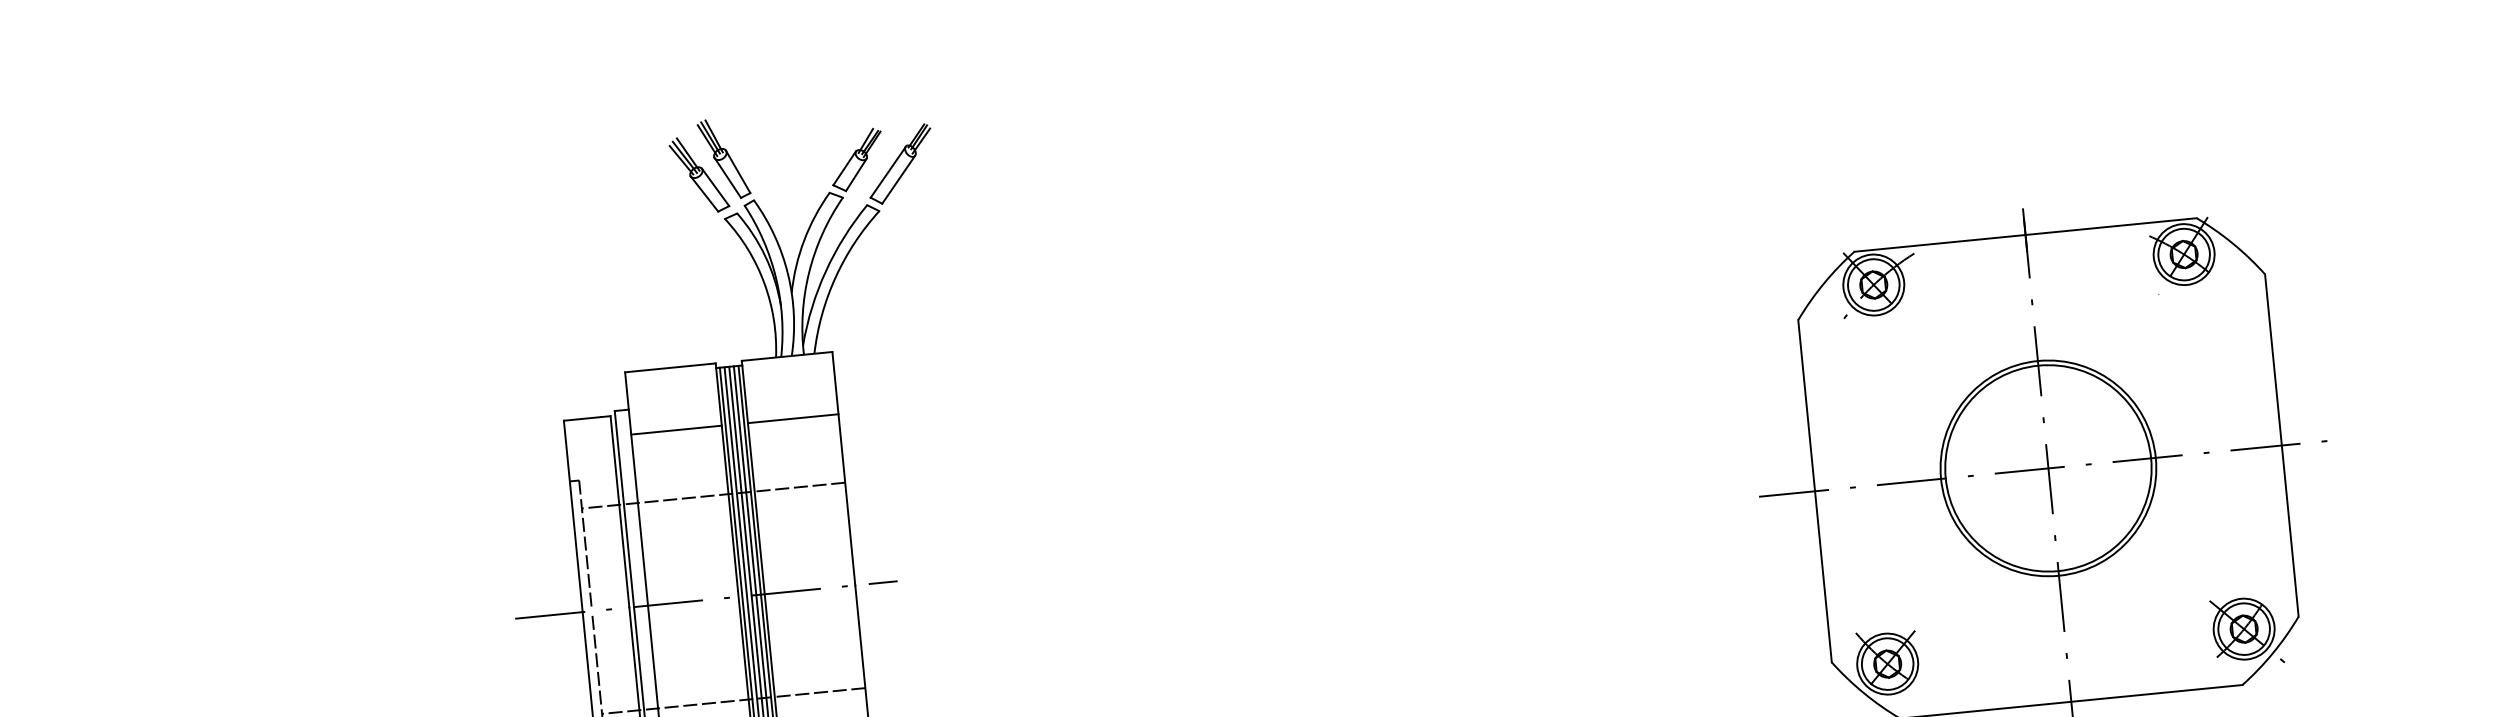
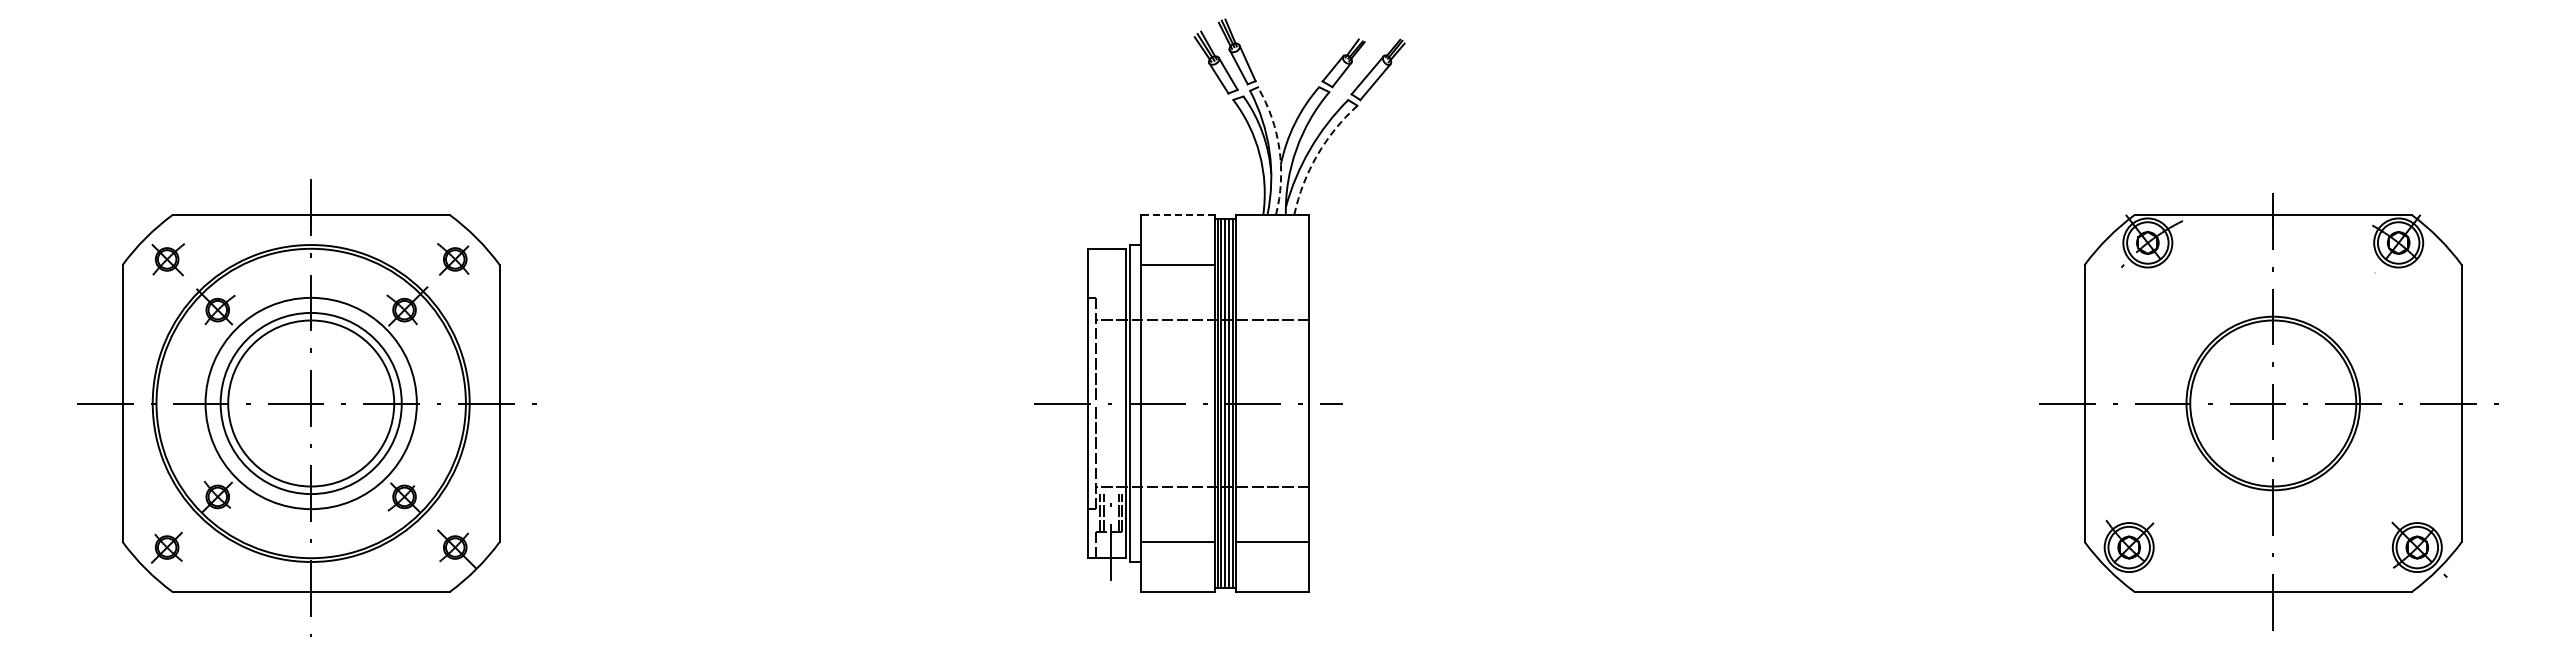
arc: (788, 274) -> (1279, 149), solid -> dashed
arc: (835, 277) -> (1317, 155), solid -> dashed
line: (669, 367) -> (1177, 214), solid -> dashed
line: (792, 419) -> (1271, 265), removed

